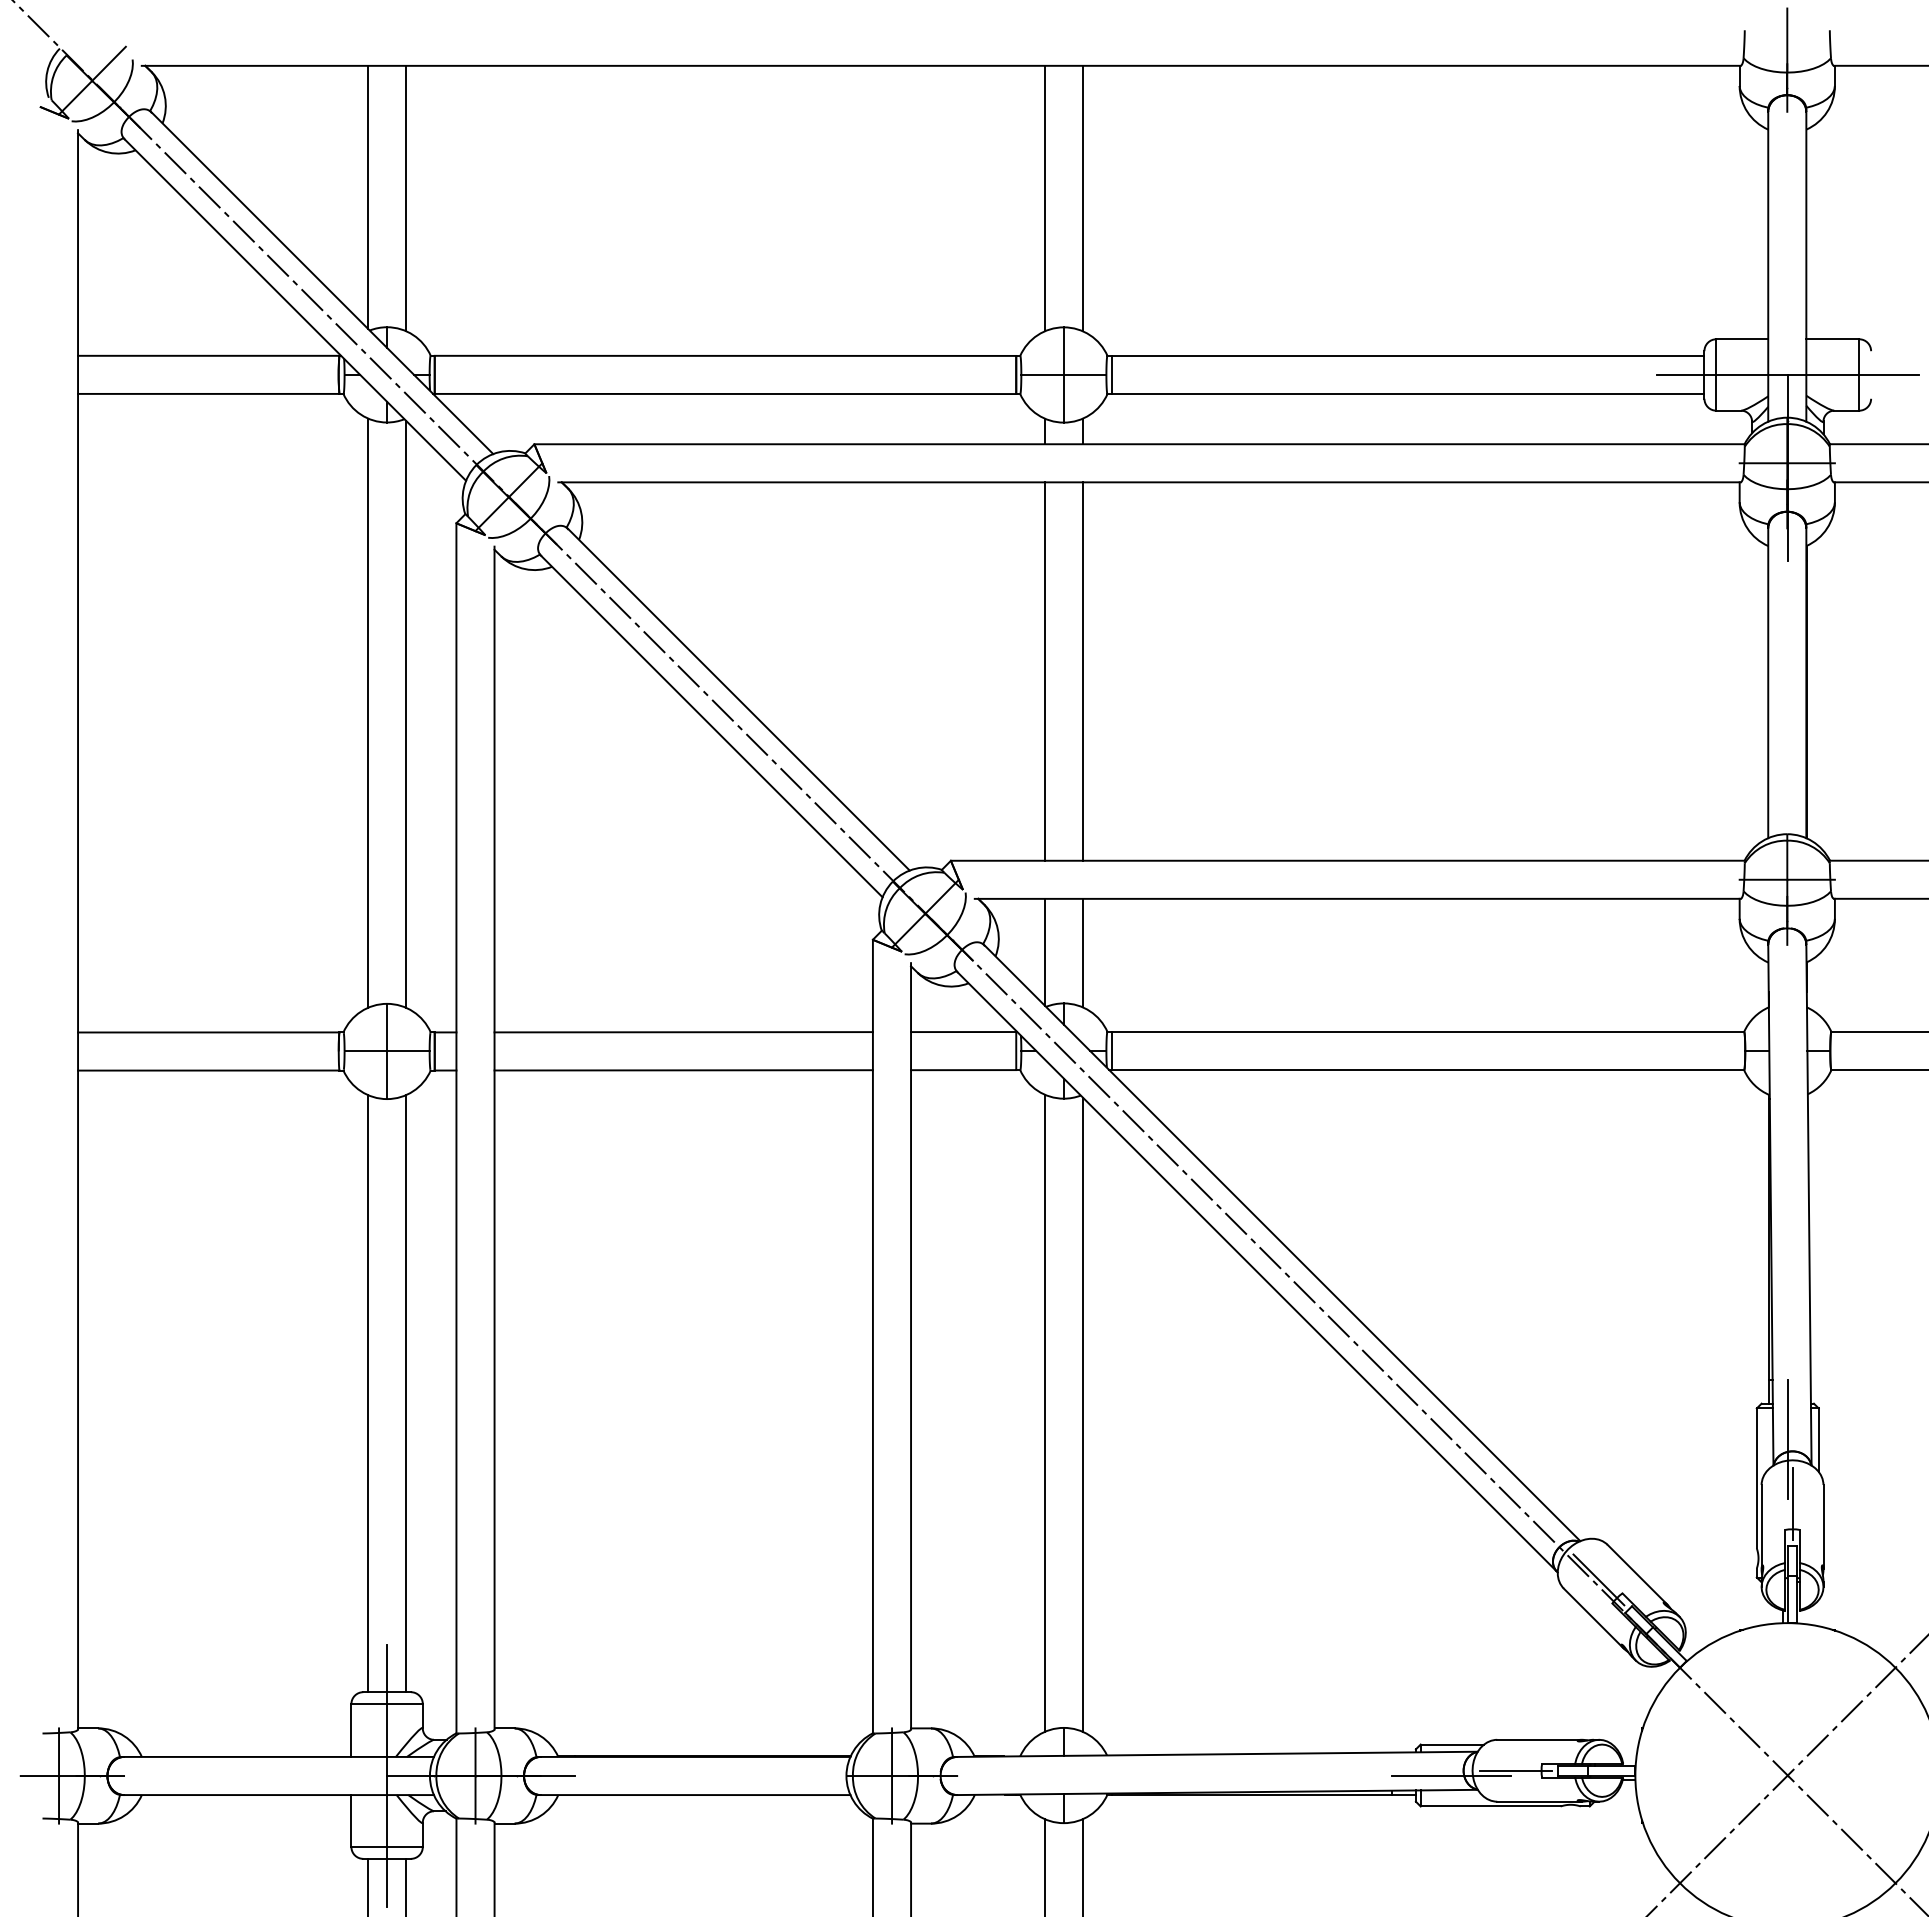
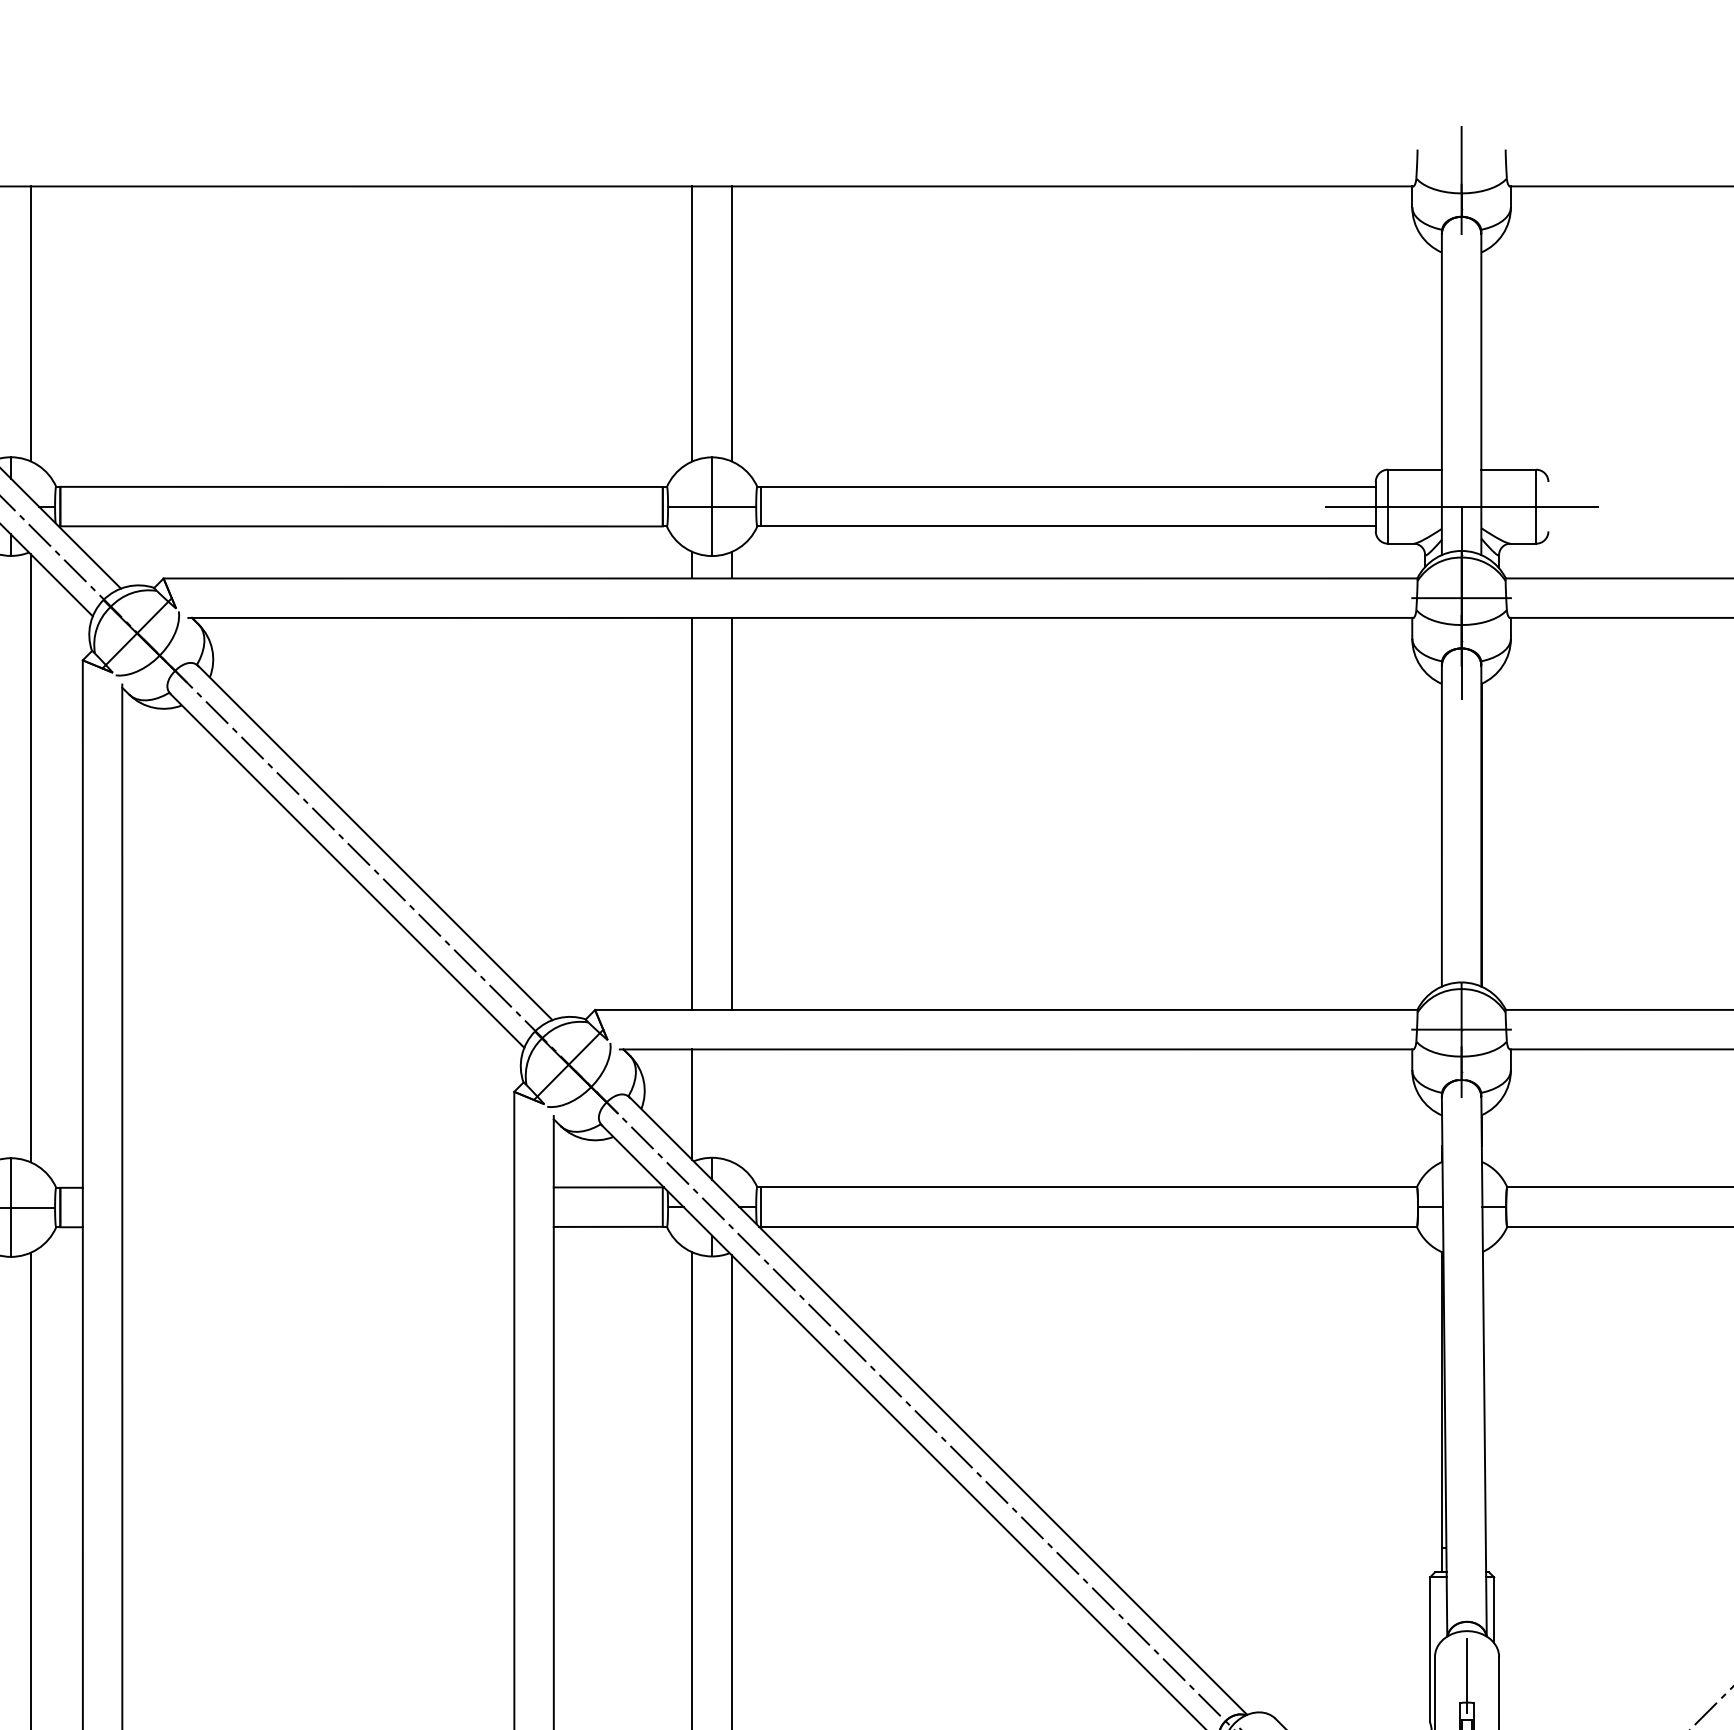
line: (1082, 952) -> (731, 1105), removed
line: (683, 1032) -> (318, 1187), removed
line: (683, 1070) -> (318, 1227), removed
line: (1787, 1438) -> (1461, 1608), removed

